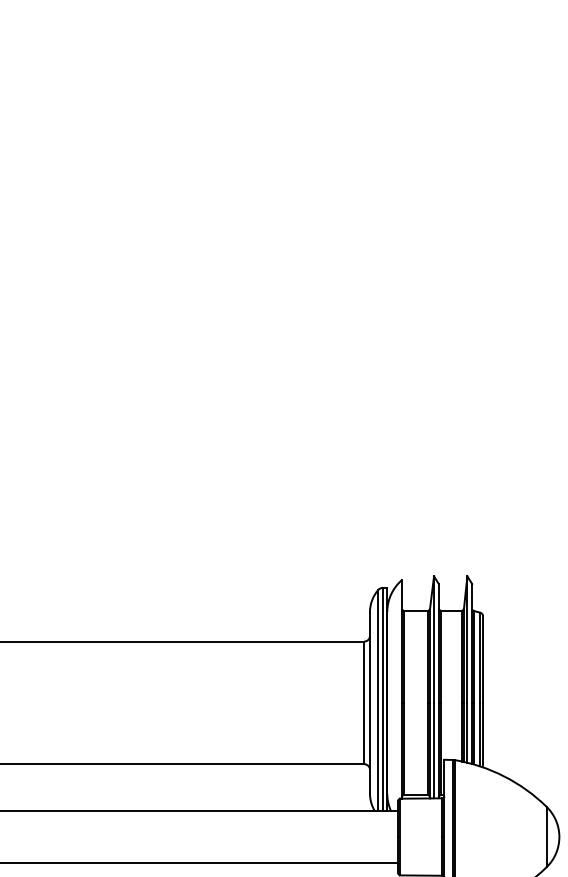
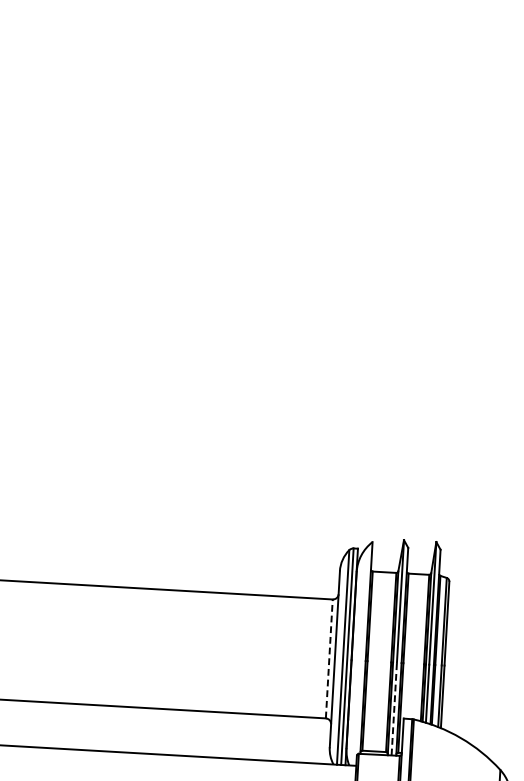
line: (364, 702) -> (329, 658), solid -> dashed
line: (434, 750) -> (394, 709), solid -> dashed

